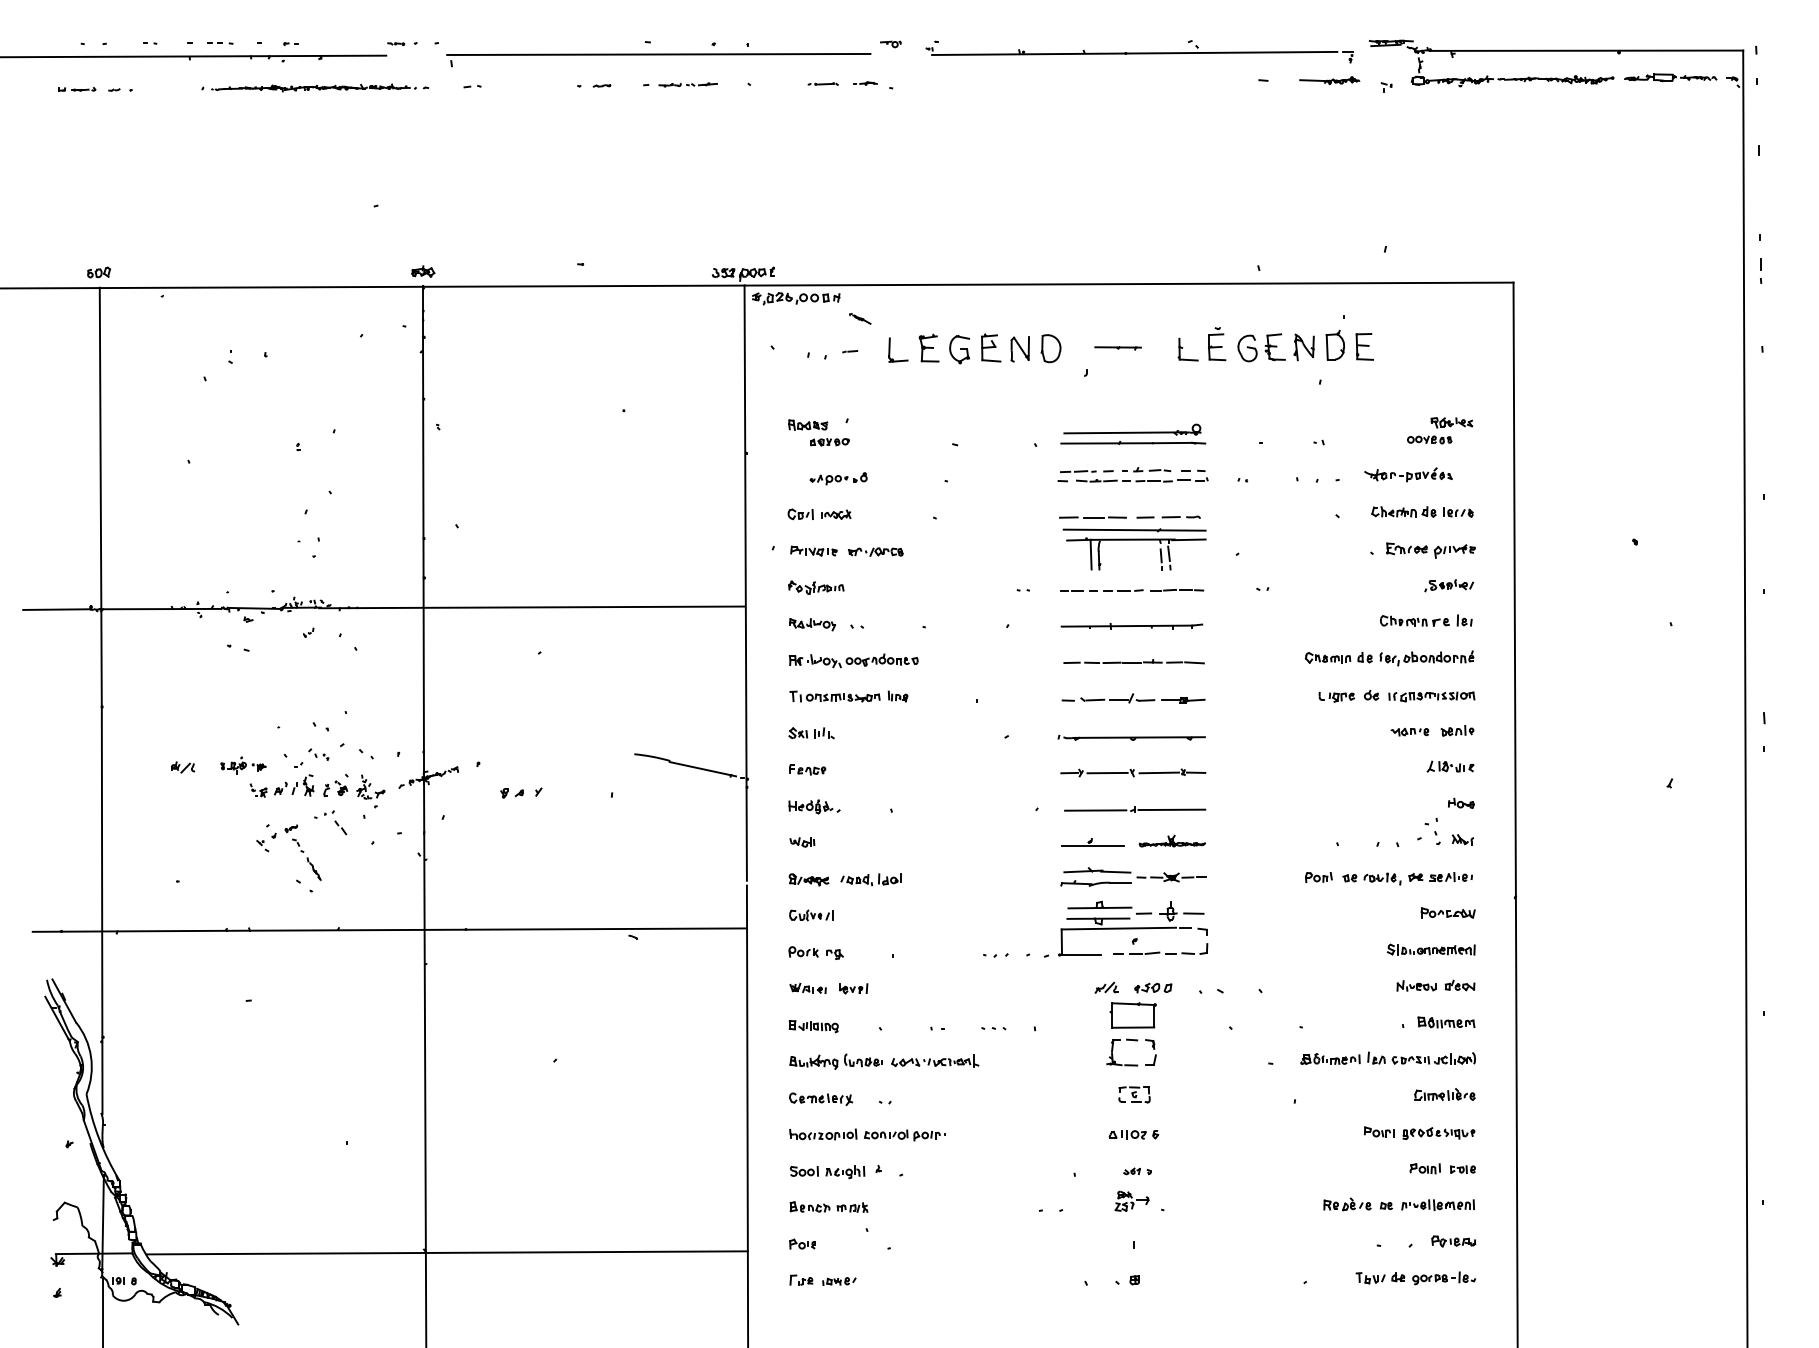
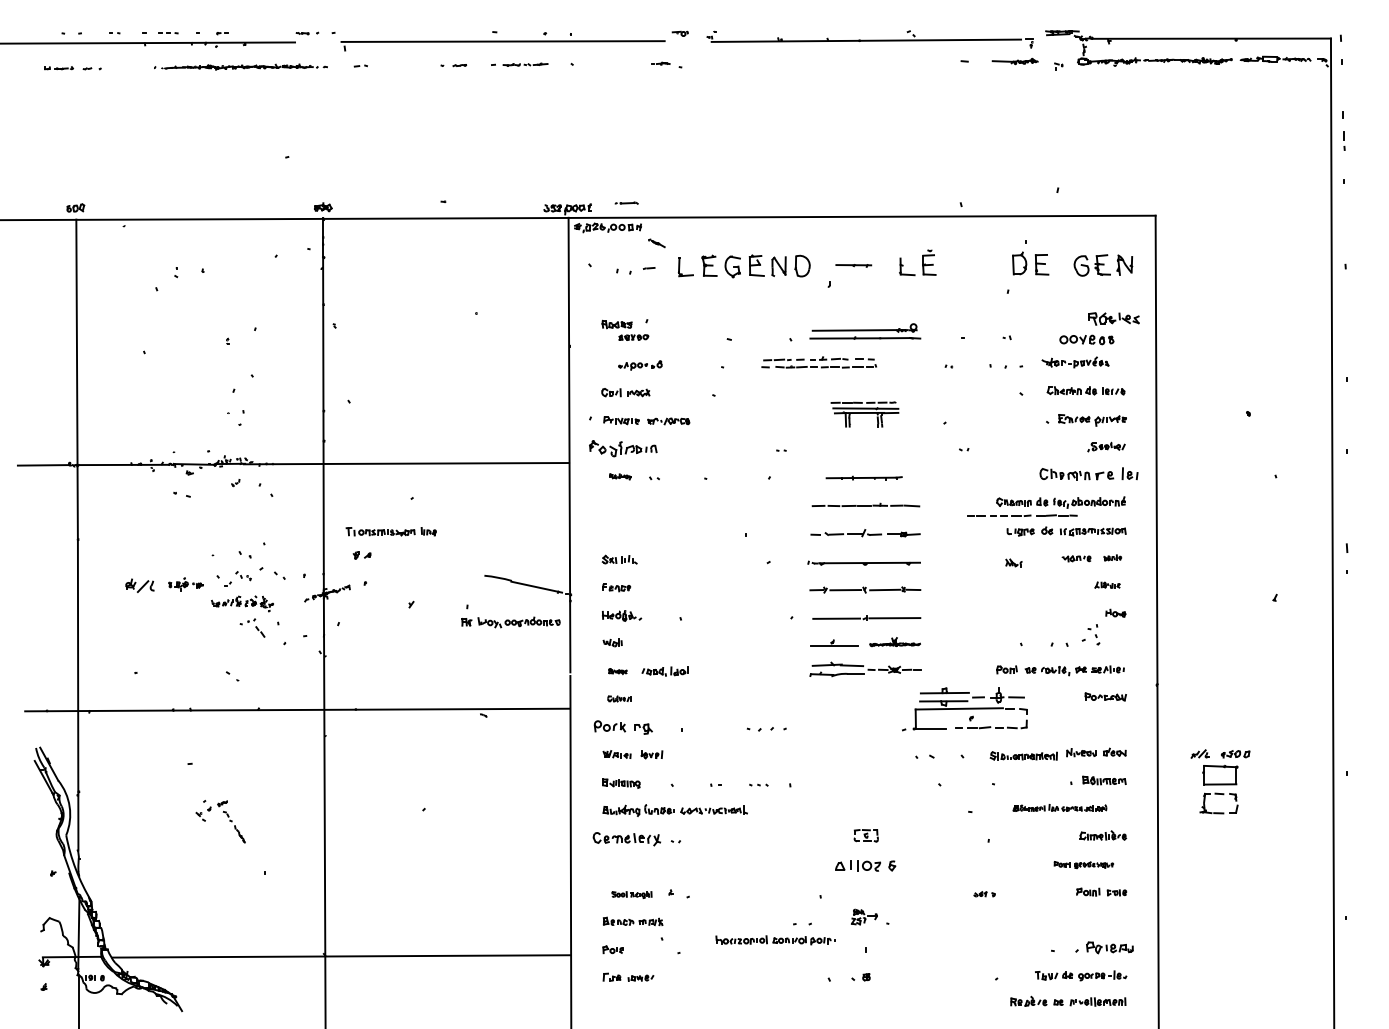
line: (823, 83) -> (626, 202), moved
part: (1760, 270) -> (1344, 140), moved
part: (1276, 347) -> (1103, 265), moved
part: (1440, 430) -> (1099, 328), size x1.6
part: (1132, 474) -> (818, 362), moved
part: (1132, 543) -> (864, 414), size x0.6
part: (816, 587) -> (623, 448), size x1.6
part: (1132, 590) -> (1022, 515), moved
part: (1425, 620) -> (1088, 473), size x1.4
part: (812, 624) -> (620, 476), size x0.6
part: (1130, 625) -> (863, 477), size x0.7
part: (853, 660) -> (510, 622), moved
part: (847, 696) -> (390, 531), moved
part: (1457, 730) -> (1112, 557), size x0.7
part: (1450, 765) -> (1107, 584), size x0.7
part: (182, 767) -> (139, 585), size x1.6
part: (317, 790) -> (242, 603), size x0.6
part: (511, 793) -> (361, 555), moved
part: (1462, 839) -> (1013, 562), moved
part: (297, 845) -> (227, 816), moved
part: (808, 879) -> (617, 671), size x0.6
part: (811, 915) -> (619, 698), size x0.7
part: (1125, 929) -> (964, 709), moved
part: (1430, 949) -> (1023, 755), moved
part: (815, 953) -> (622, 727), size x1.4
part: (995, 955) -> (760, 729), size x1.4
part: (1133, 1023) -> (1220, 781), moved
part: (1387, 1057) -> (1059, 807), size x0.7
part: (820, 1098) -> (626, 838), size x1.4
part: (1419, 1132) -> (1083, 864), size x0.7
part: (867, 1135) -> (775, 940), moved
part: (1133, 1135) -> (865, 866), size x1.6
part: (826, 1171) -> (631, 894), size x0.7
part: (1137, 1171) -> (984, 894), moved
part: (1399, 1203) -> (1068, 1000), moved
part: (1453, 1241) -> (1109, 947), size x1.4

